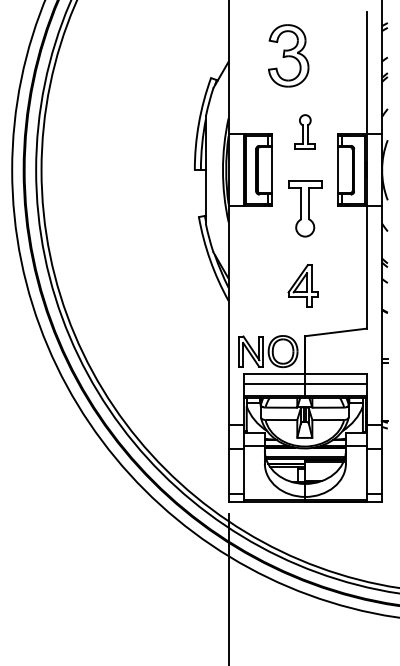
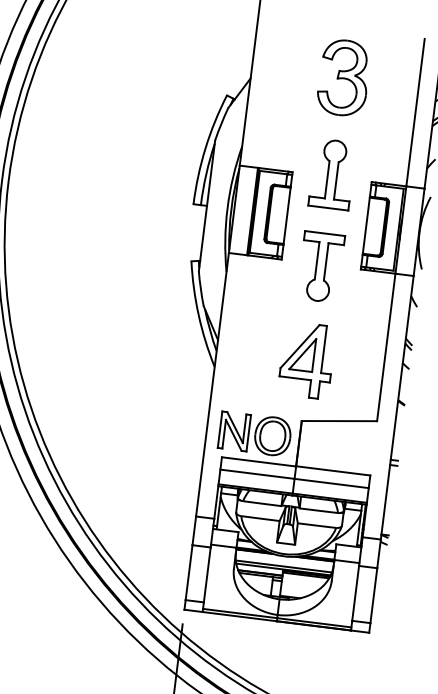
part: (288, 55) -> (343, 77), moved
part: (305, 131) -> (332, 174), size x1.67
part: (302, 285) -> (306, 359), size x1.43

